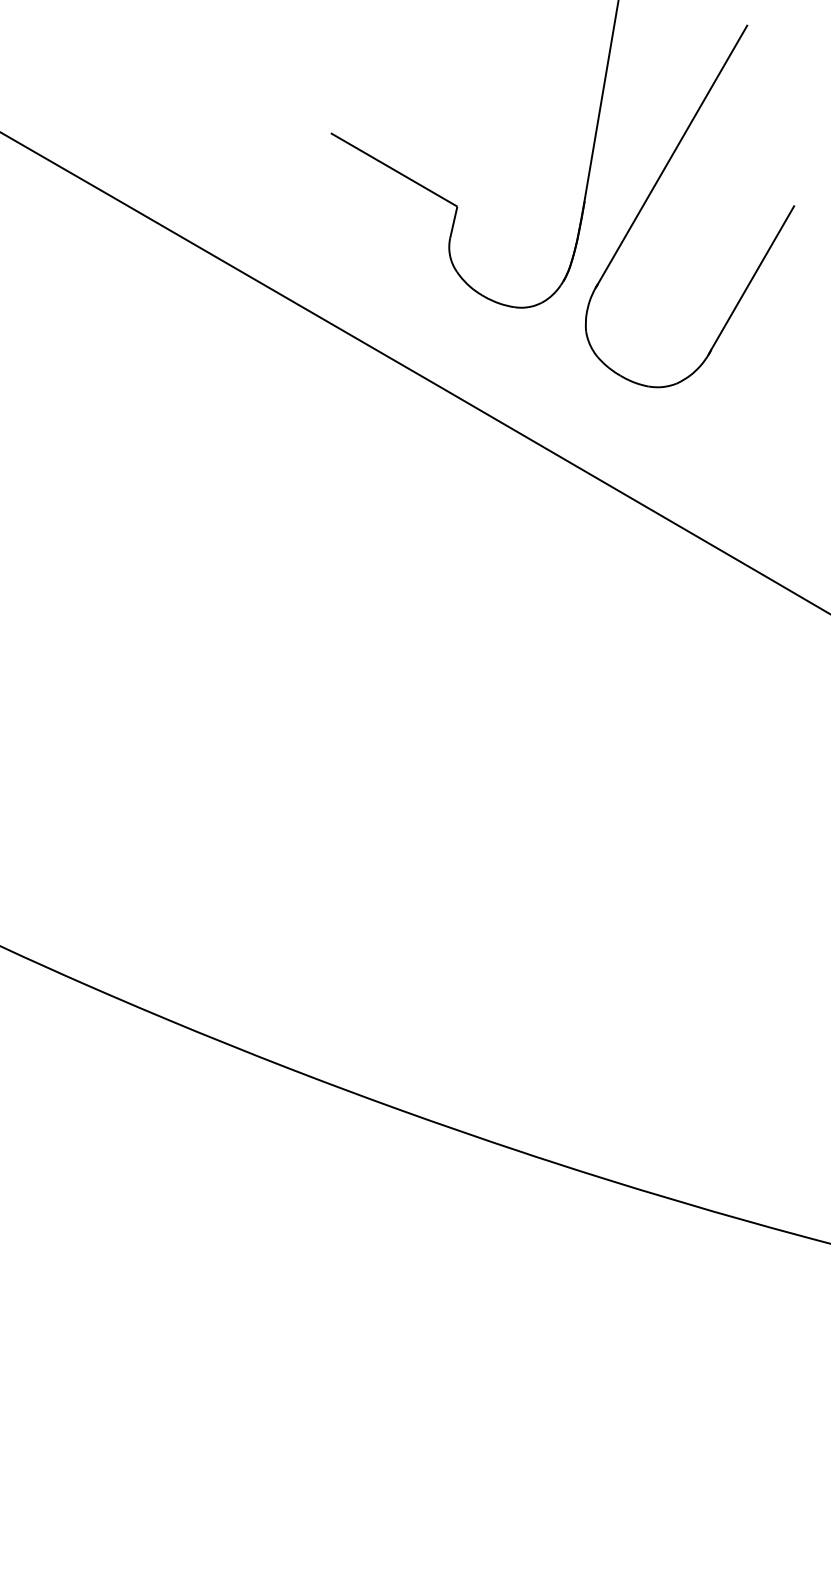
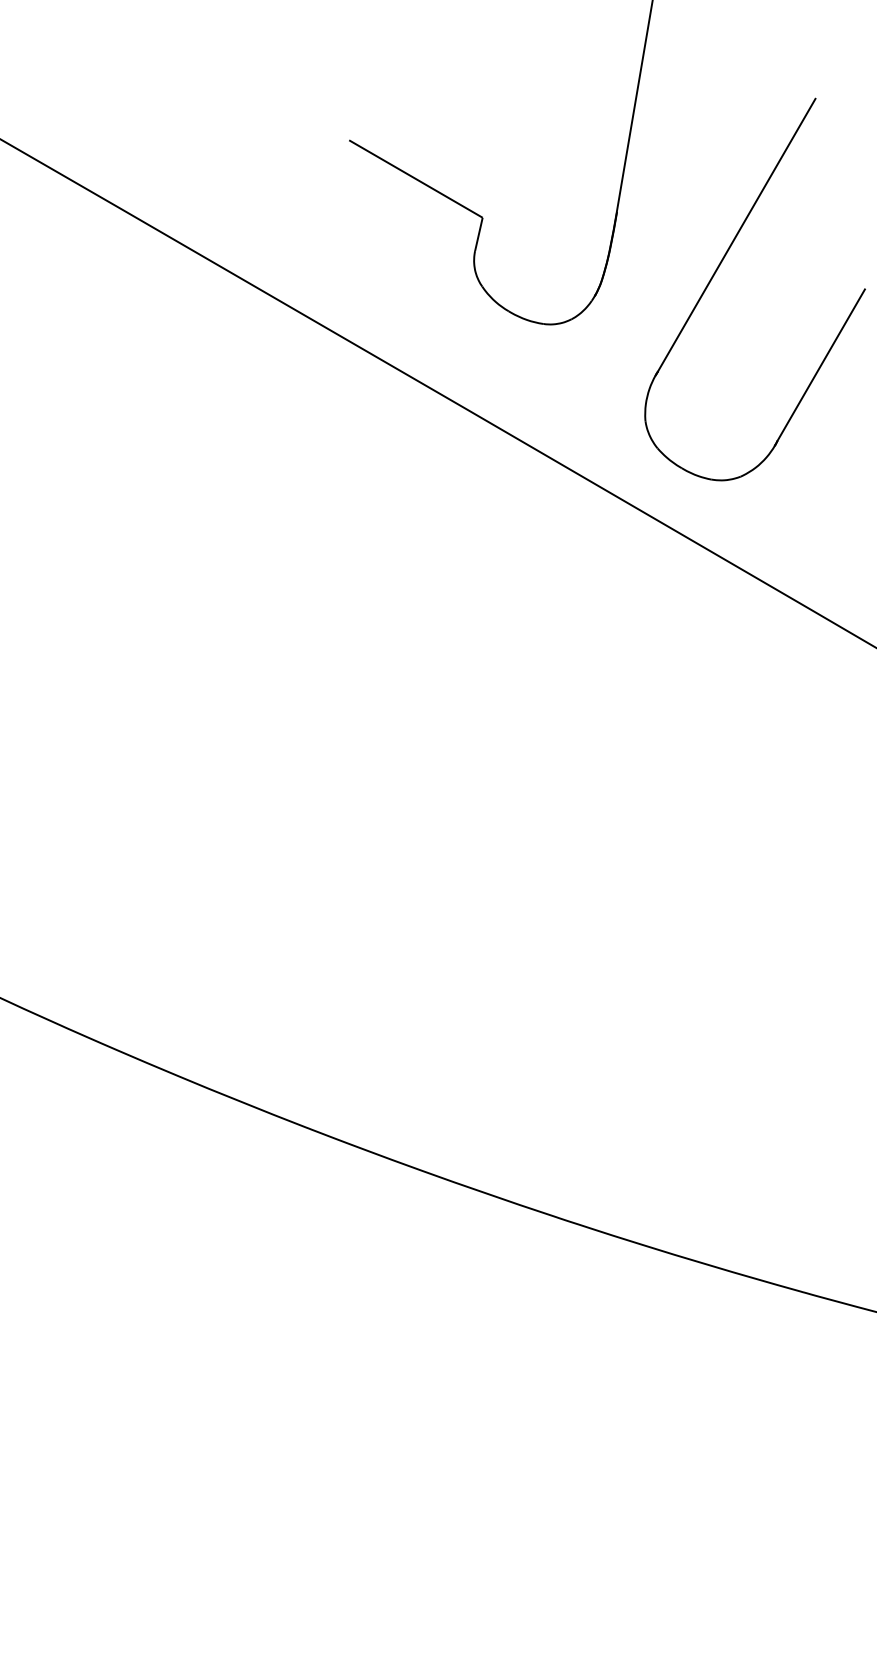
part: (656, 185) -> (719, 267), moved

